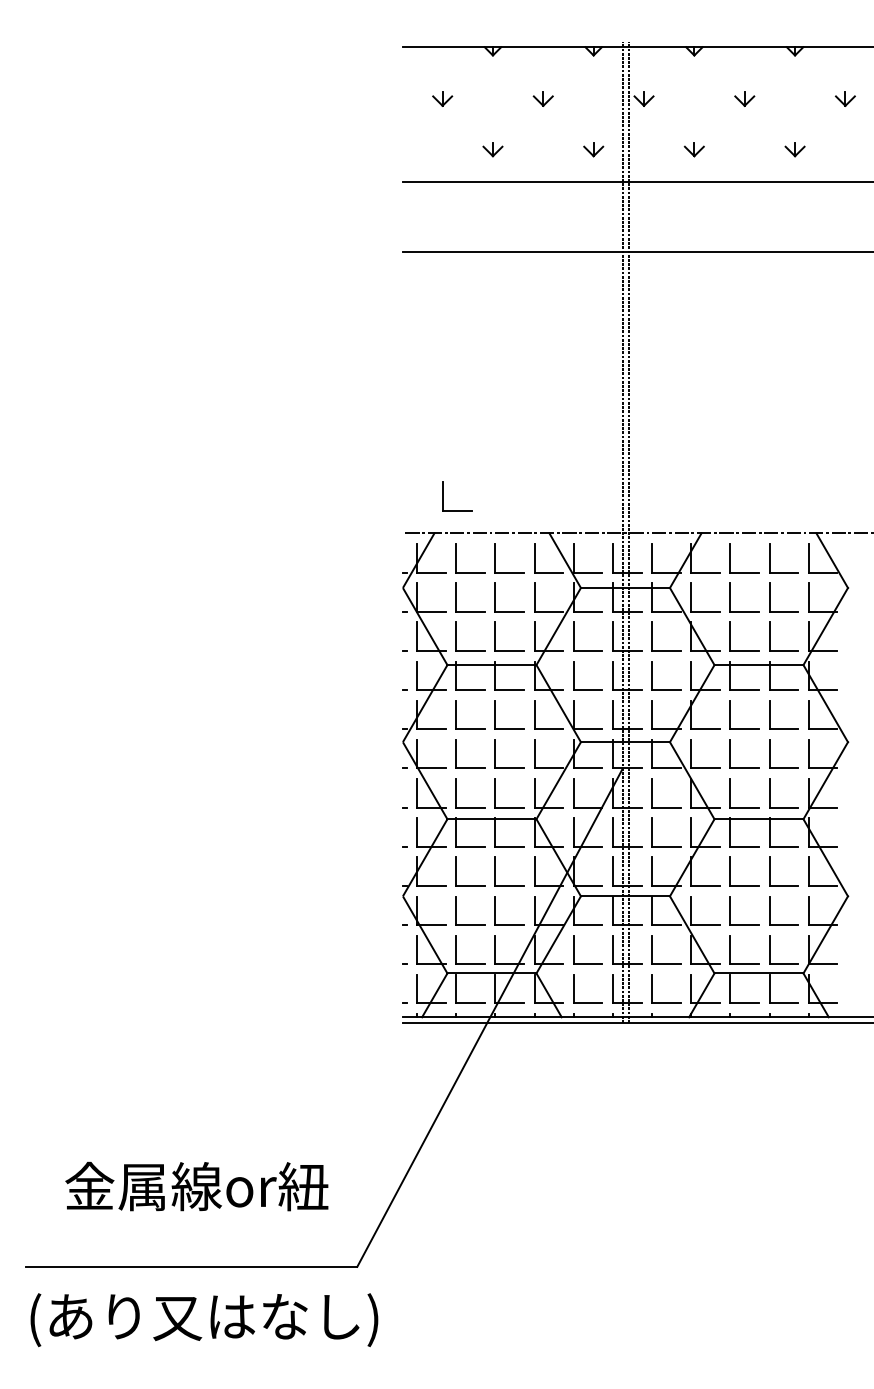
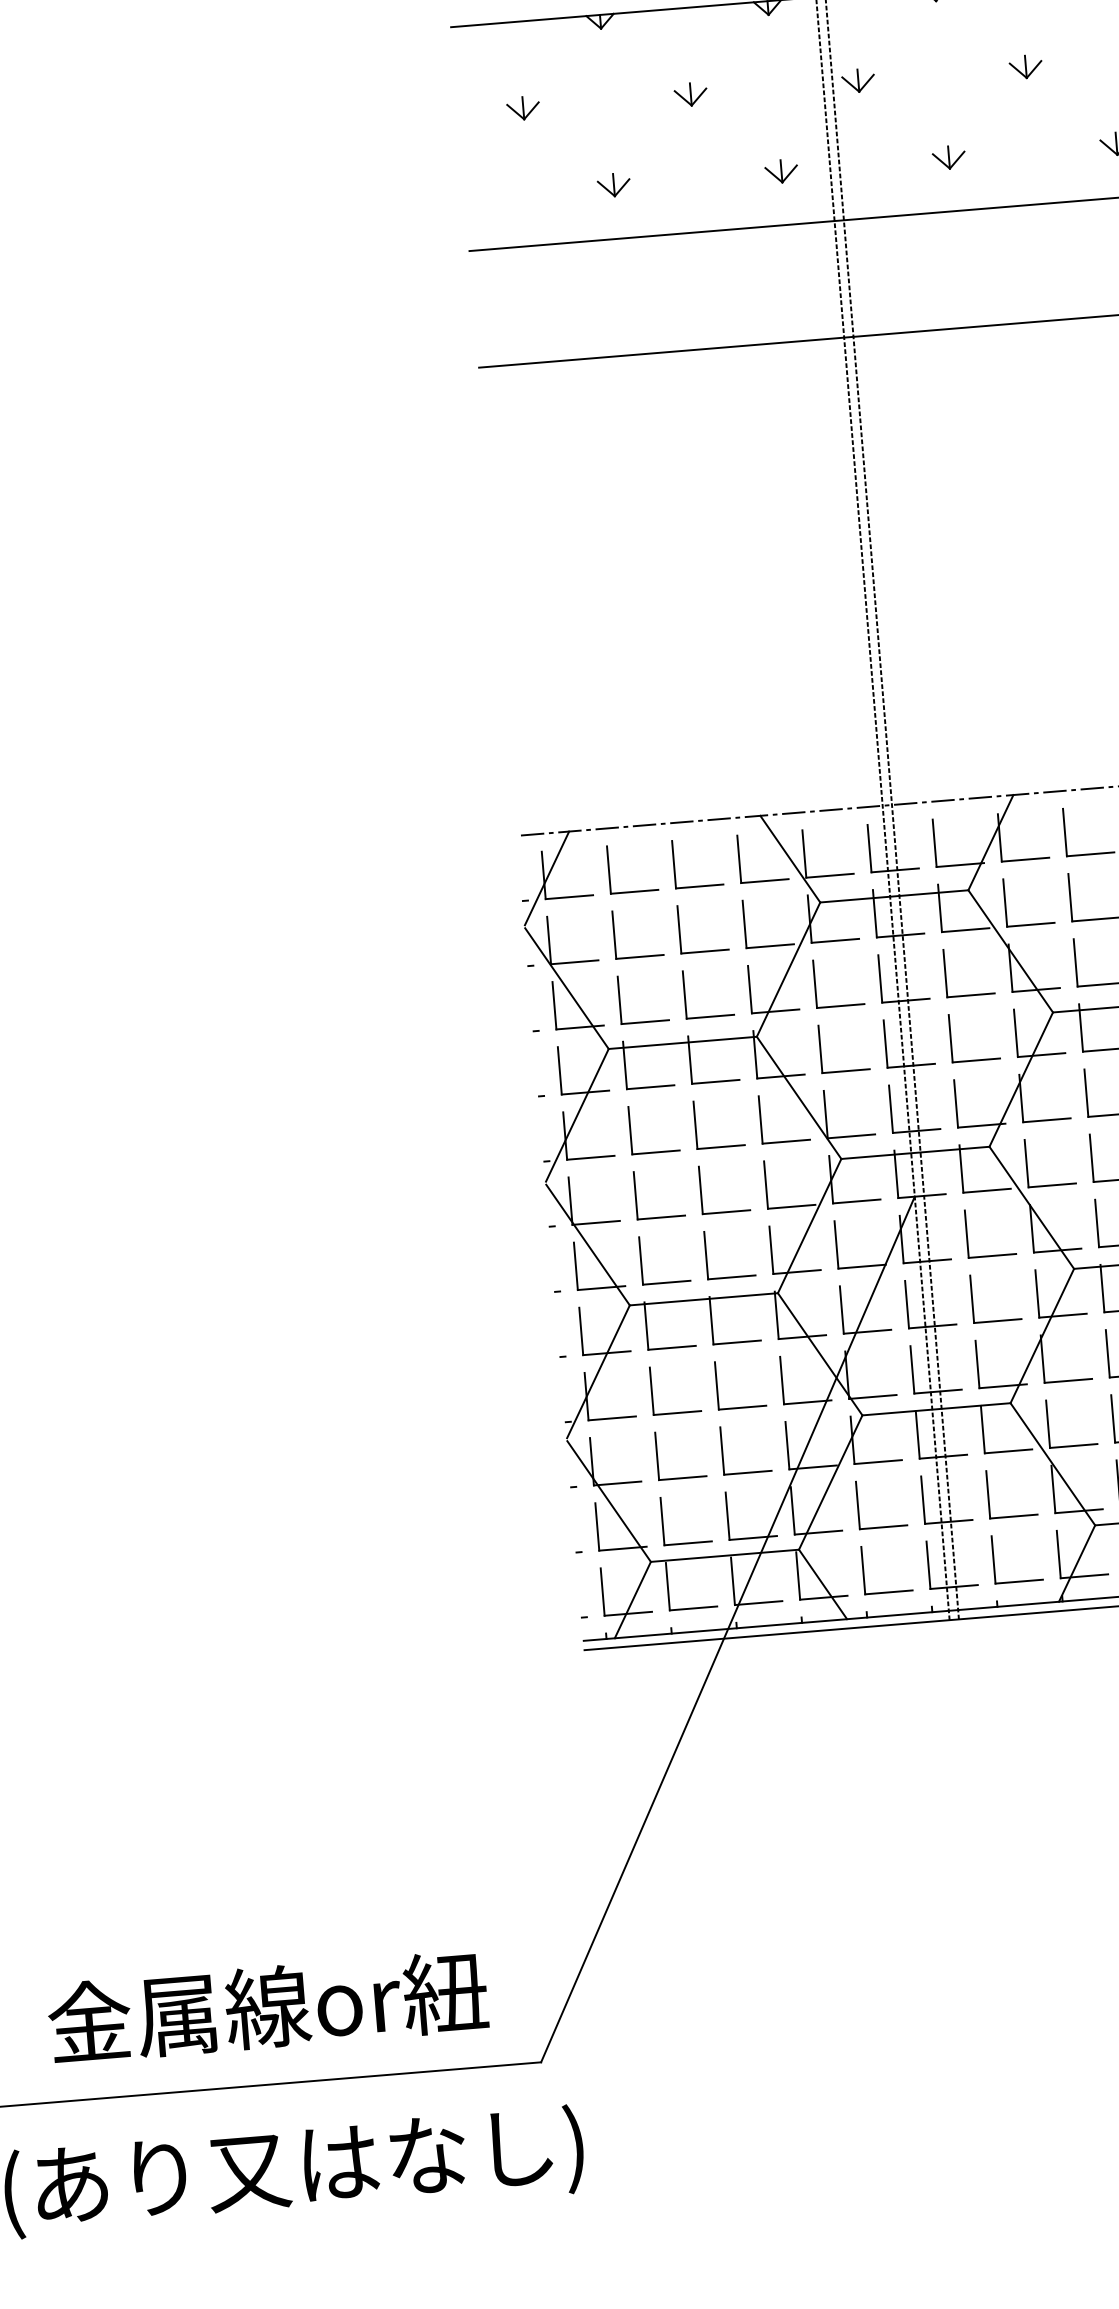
part: (443, 496) -> (579, 769), removed
text: (196, 1186) -> (267, 2007), moved

